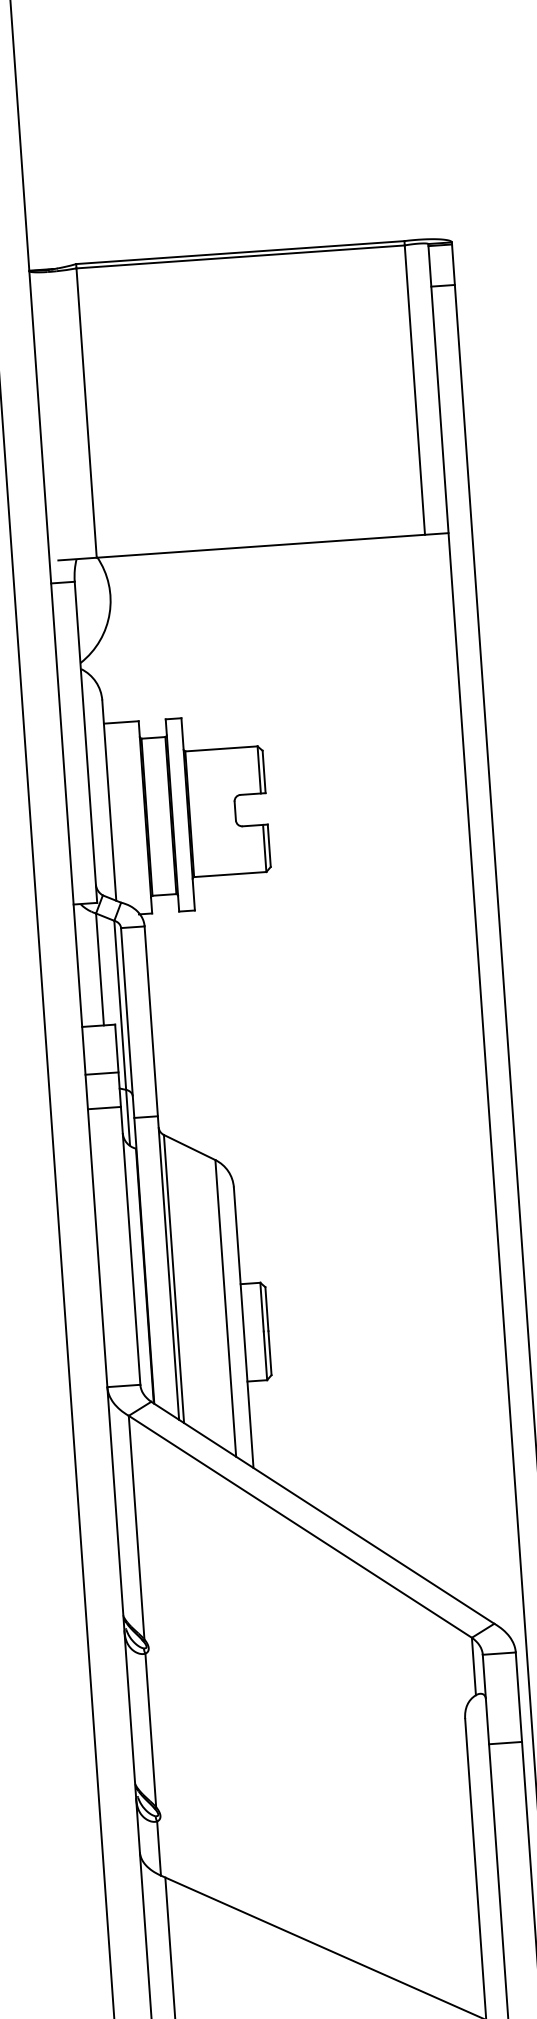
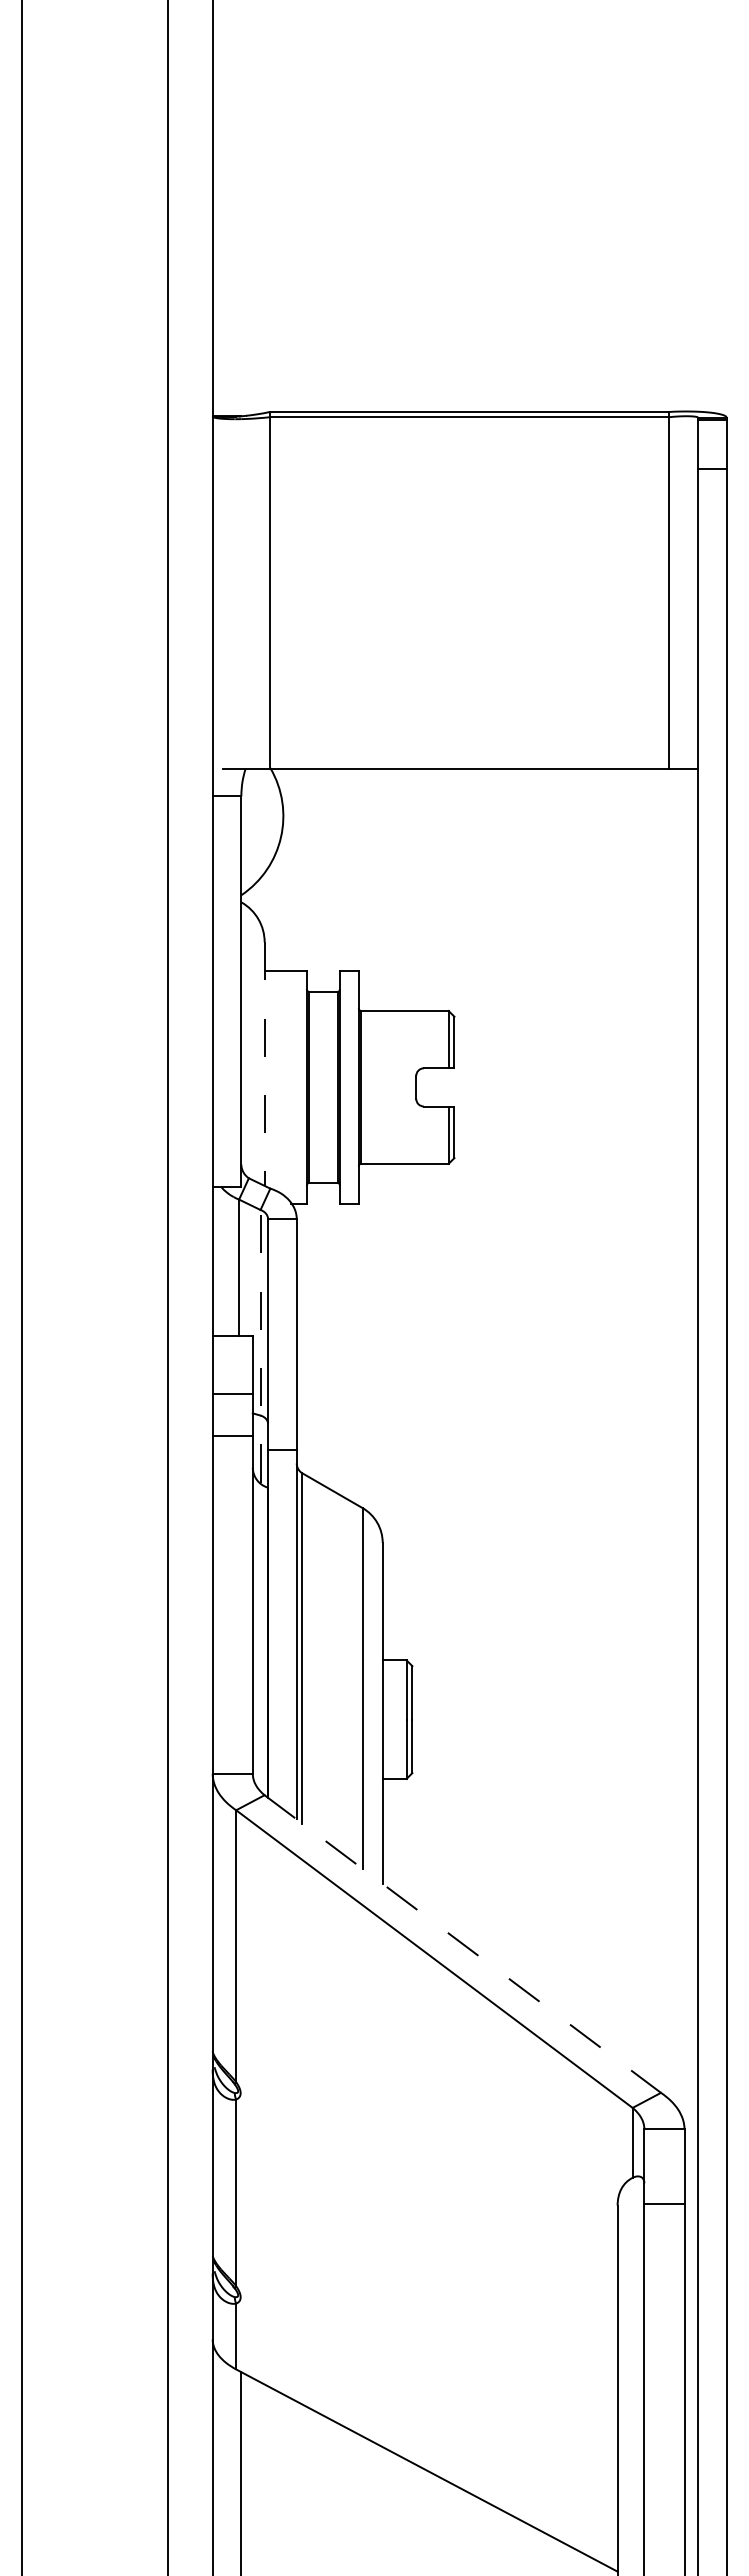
line: (109, 800) -> (264, 1064), solid -> dashed
line: (122, 1032) -> (260, 1345), solid -> dashed
line: (322, 1513) -> (462, 1944), solid -> dashed
line: (505, 1743) -> (664, 2204), moved

